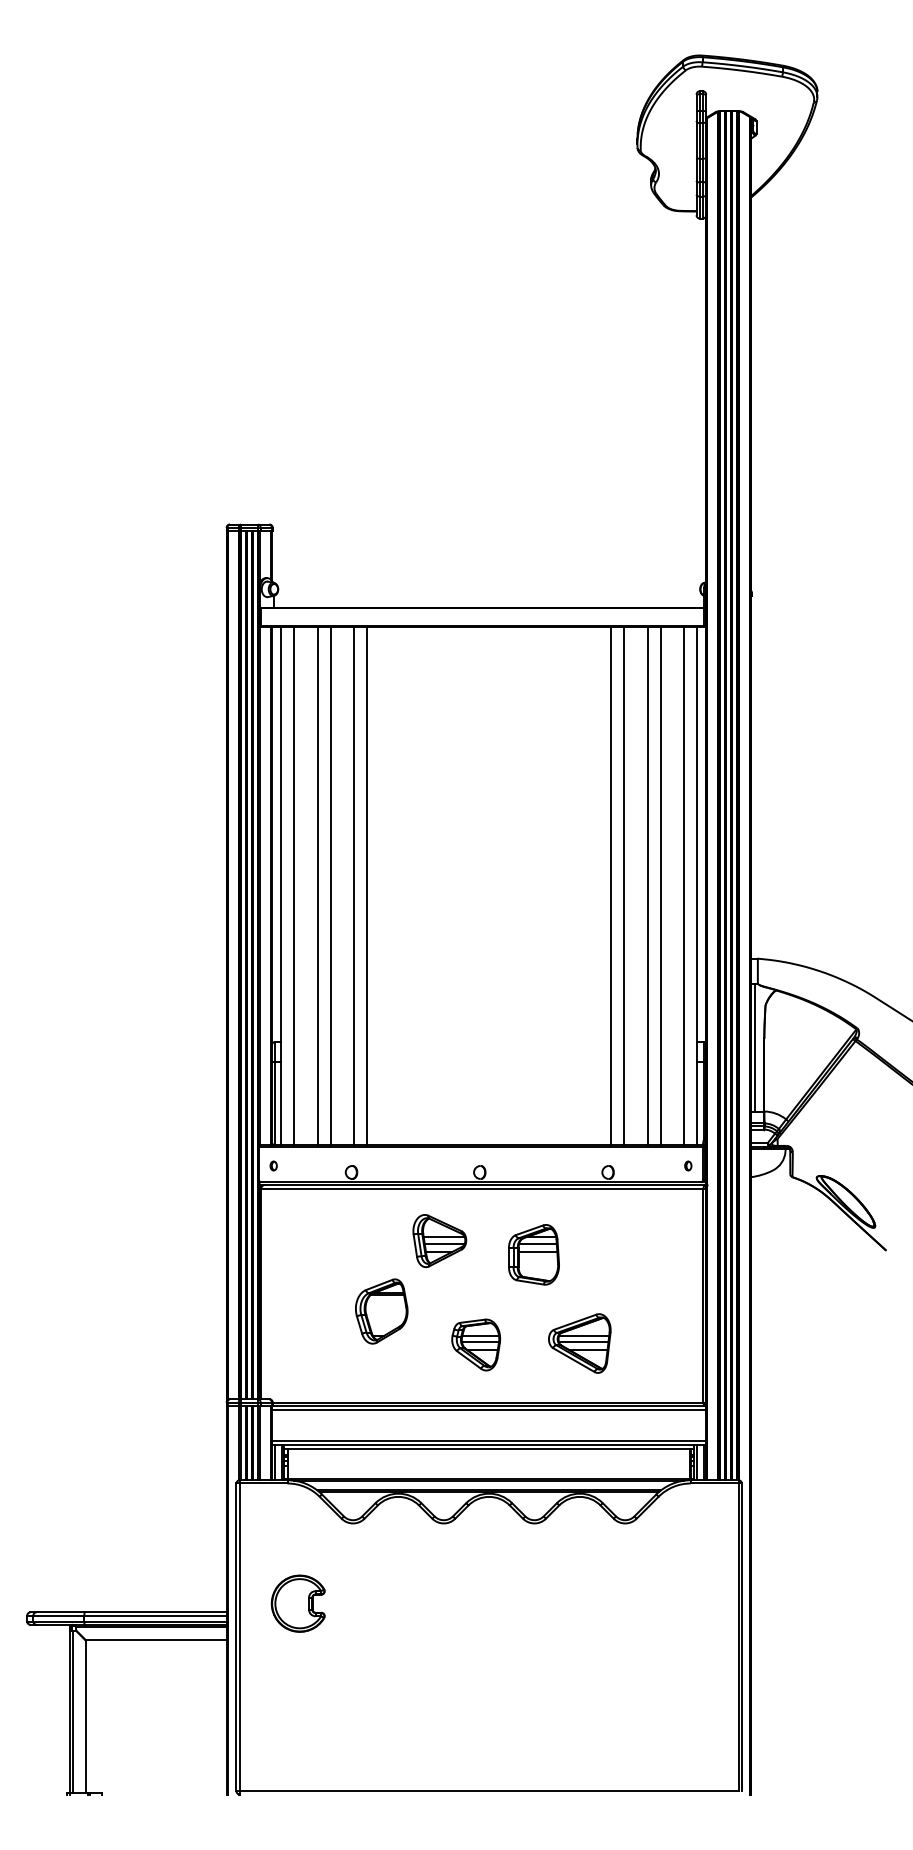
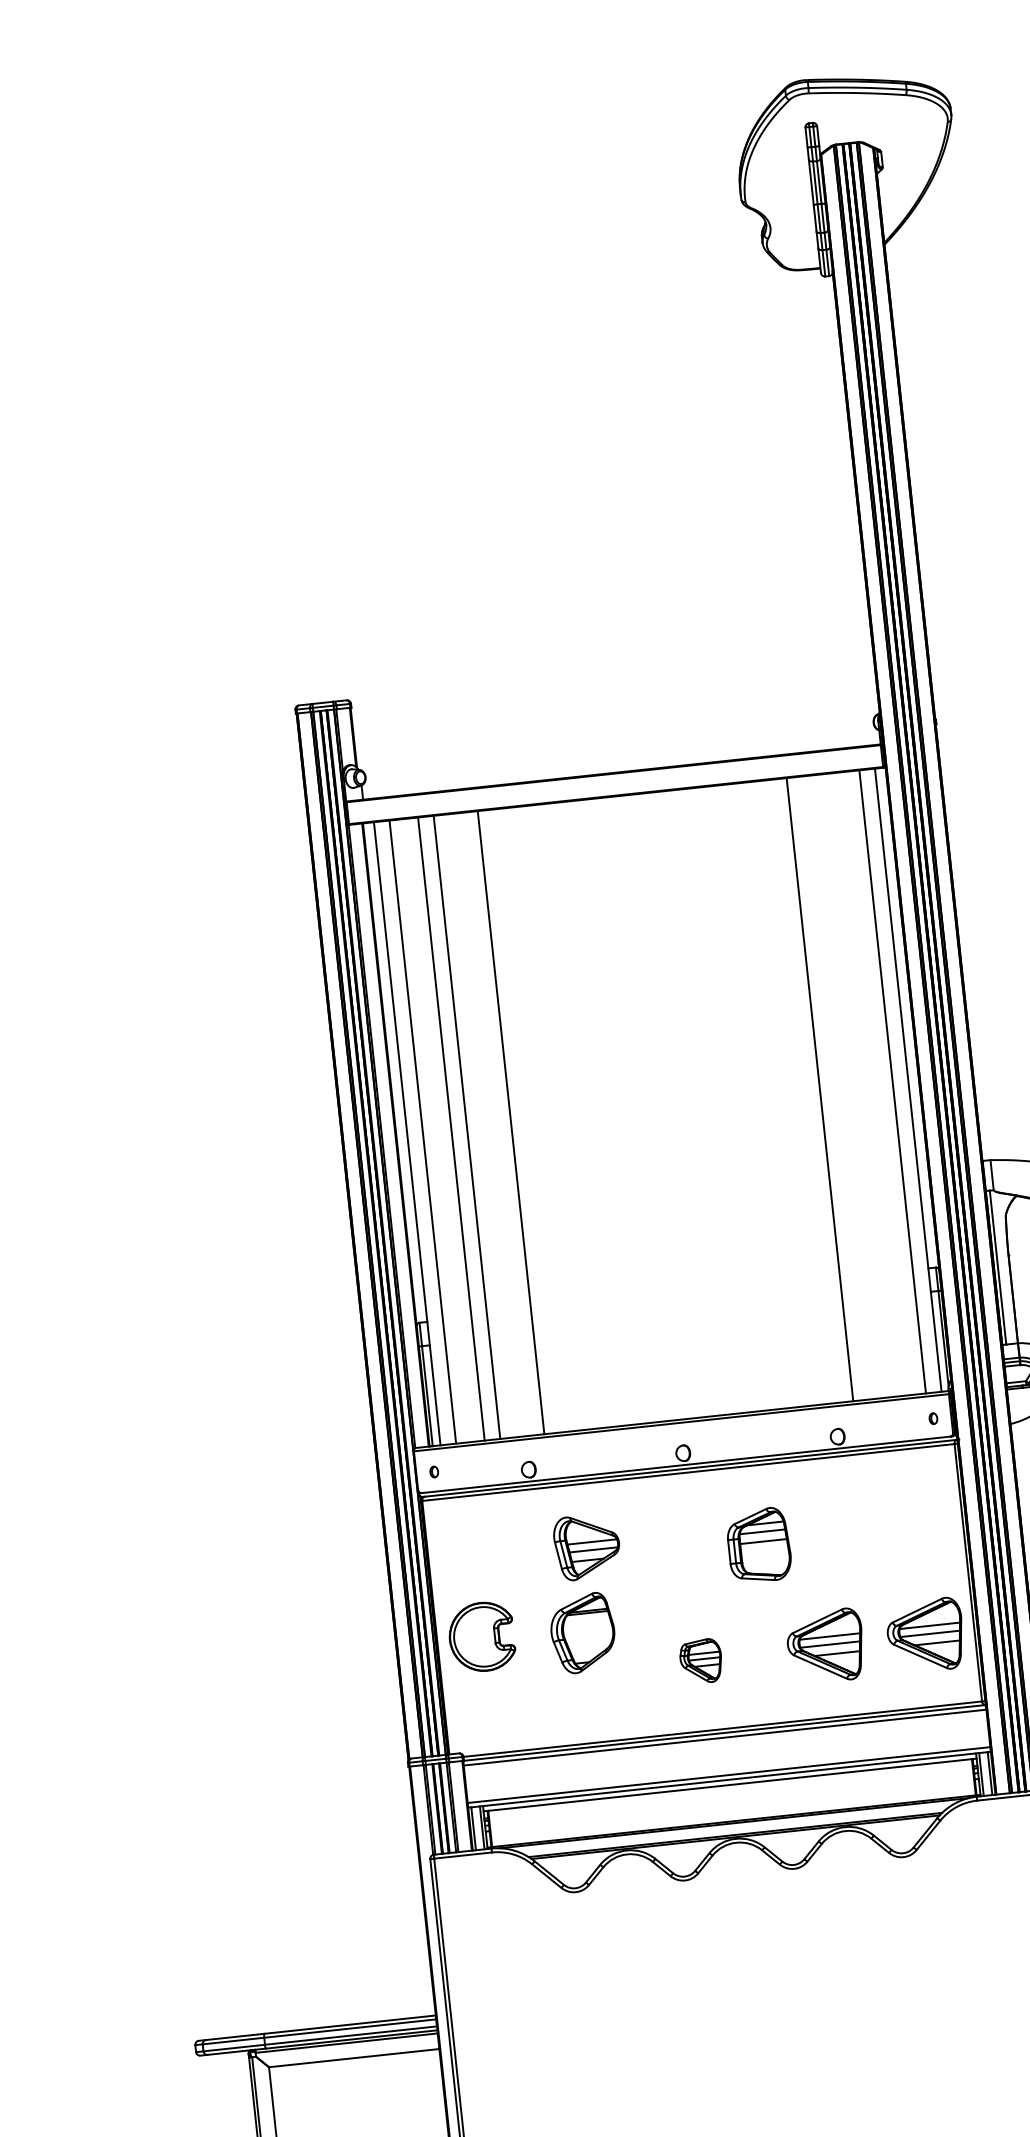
line: (354, 885) -> (495, 1123), removed
line: (611, 885) -> (804, 1090), removed
line: (647, 885) -> (848, 1086), removed
line: (660, 885) -> (863, 1084), removed
part: (439, 1241) -> (587, 1547), moved
part: (662, 1343) -> (925, 1635), added
part: (476, 1344) -> (701, 1660), size x0.7
part: (297, 1603) -> (480, 1636), moved

